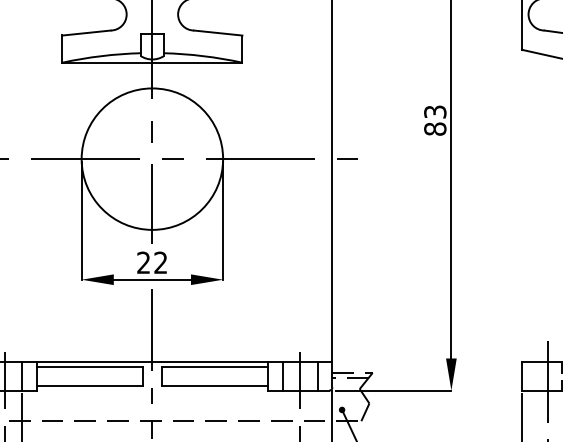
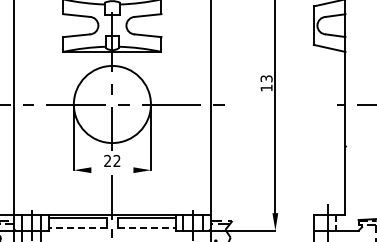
text: (435, 127) -> (266, 87), 83 -> 13
line: (152, 280) -> (112, 170), removed
line: (90, 386) -> (78, 228), solid -> dashed
line: (214, 386) -> (146, 228), solid -> dashed

